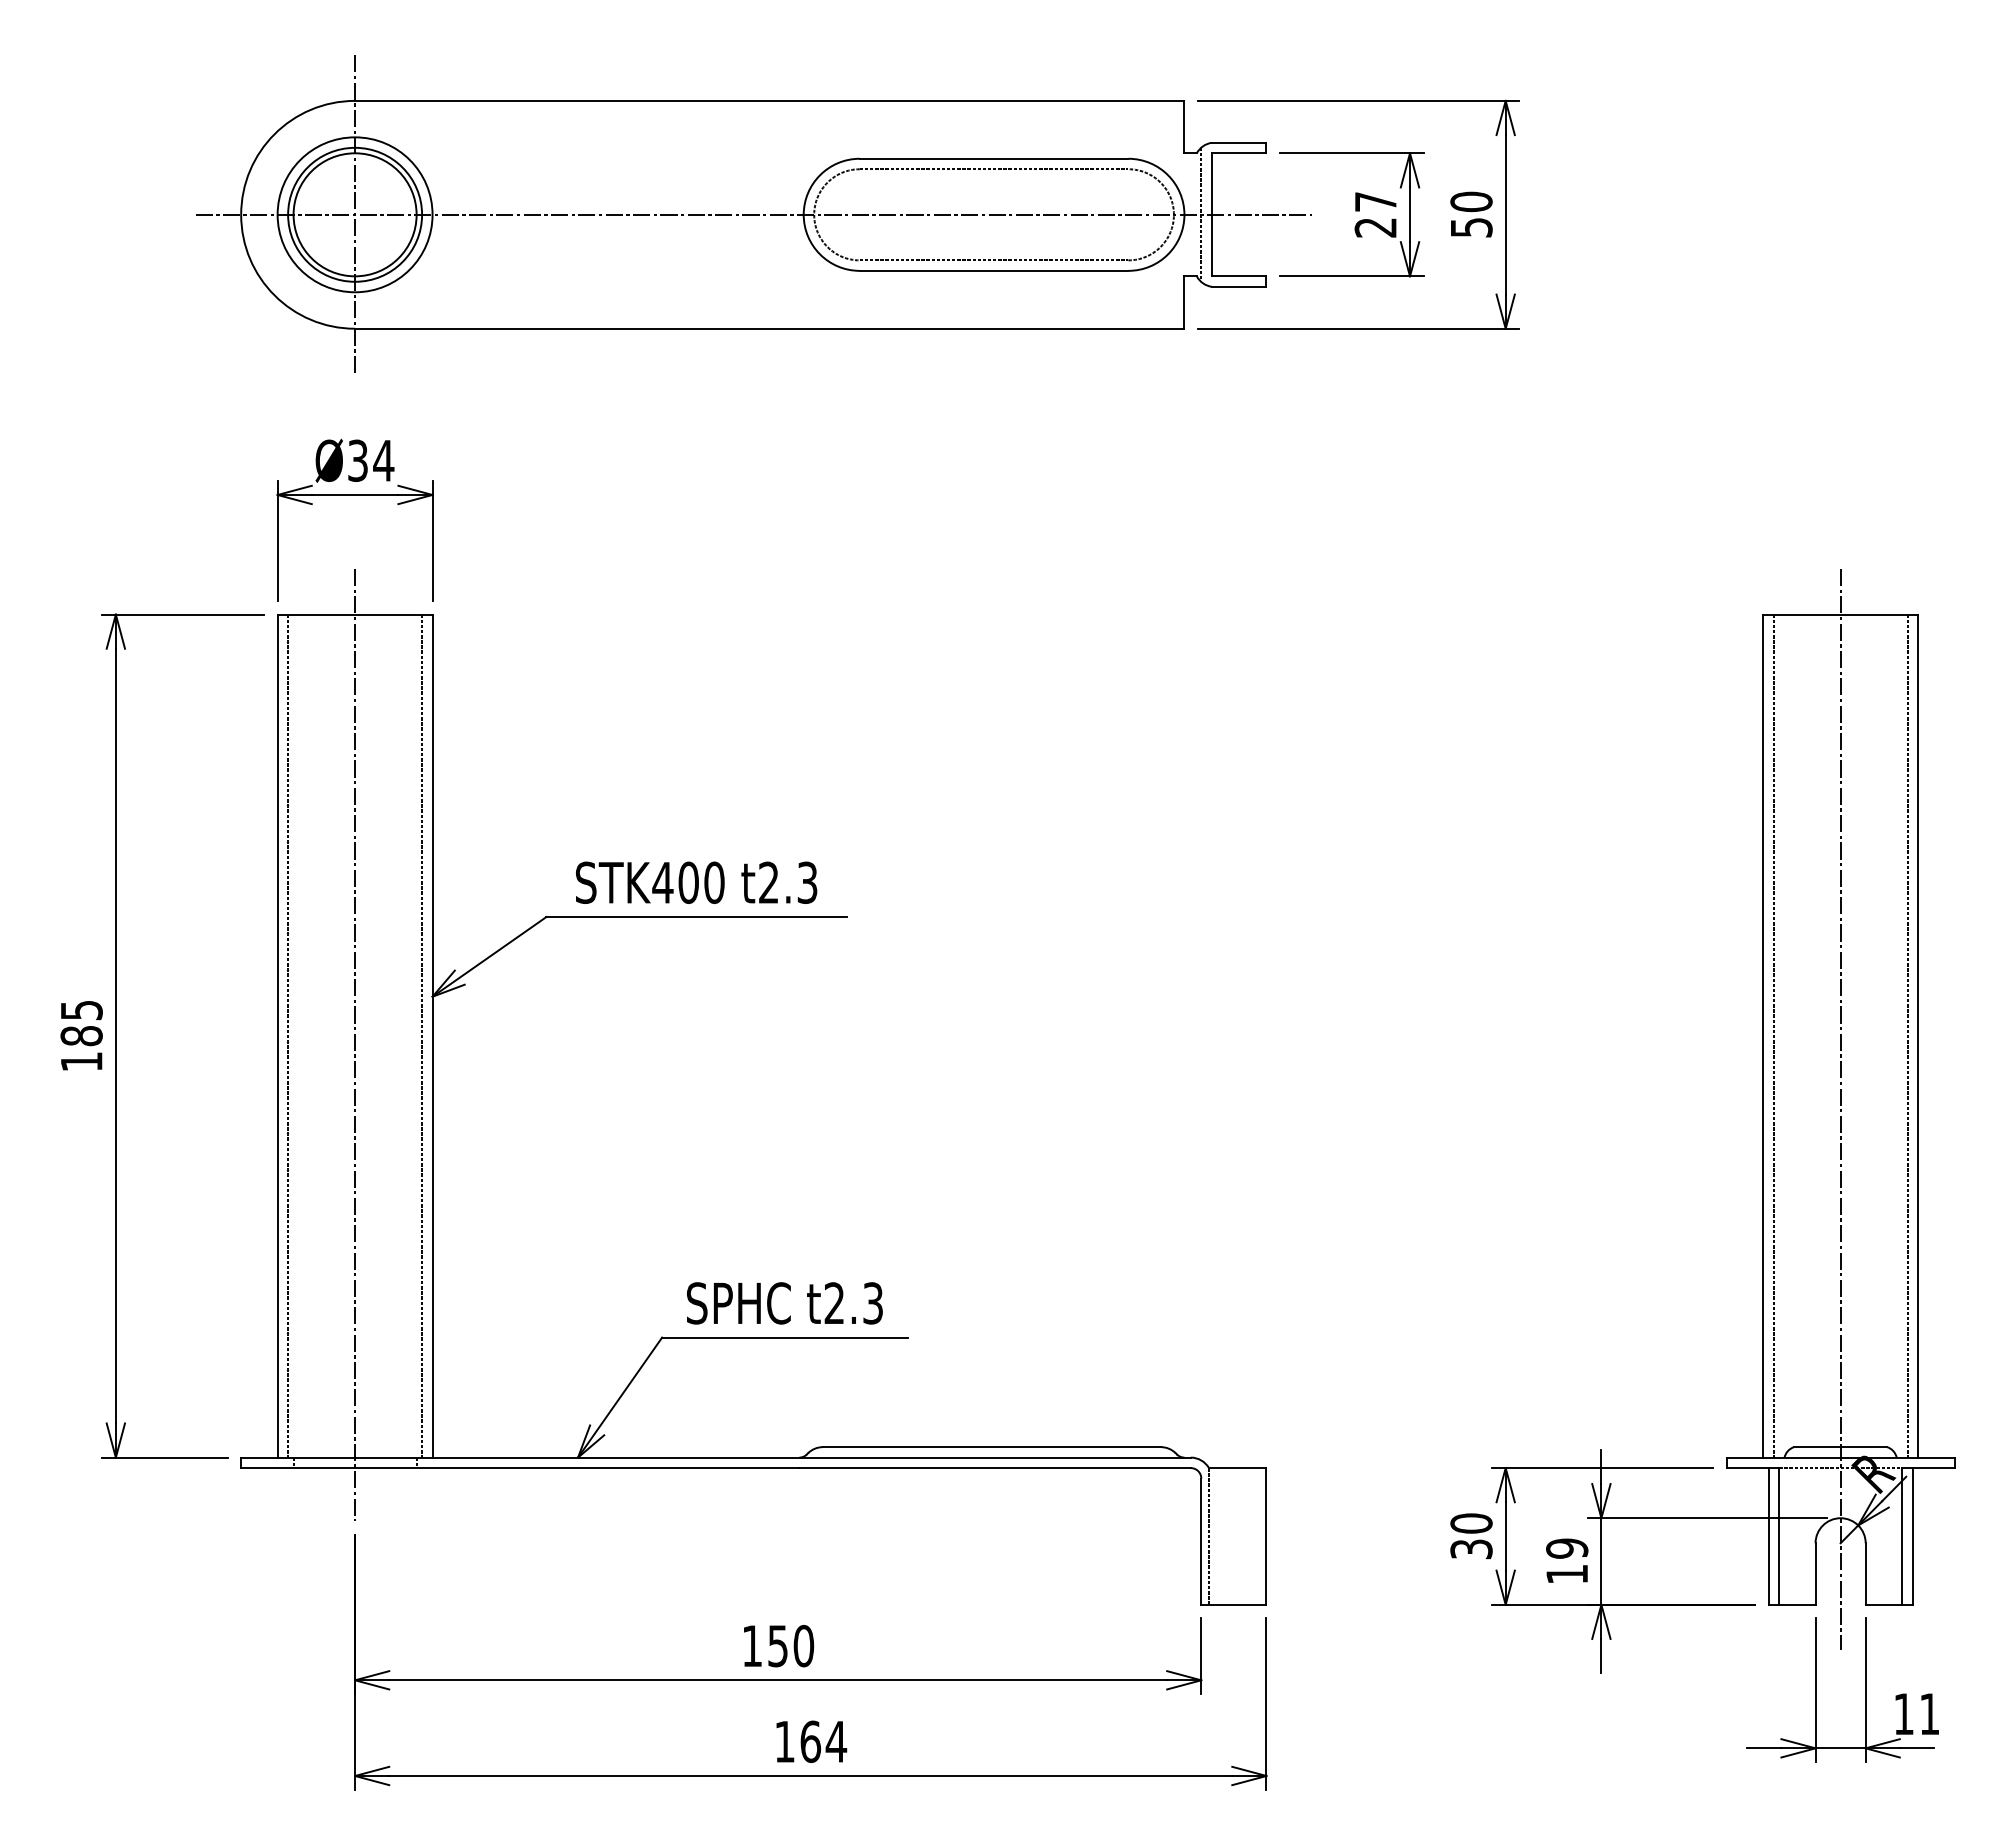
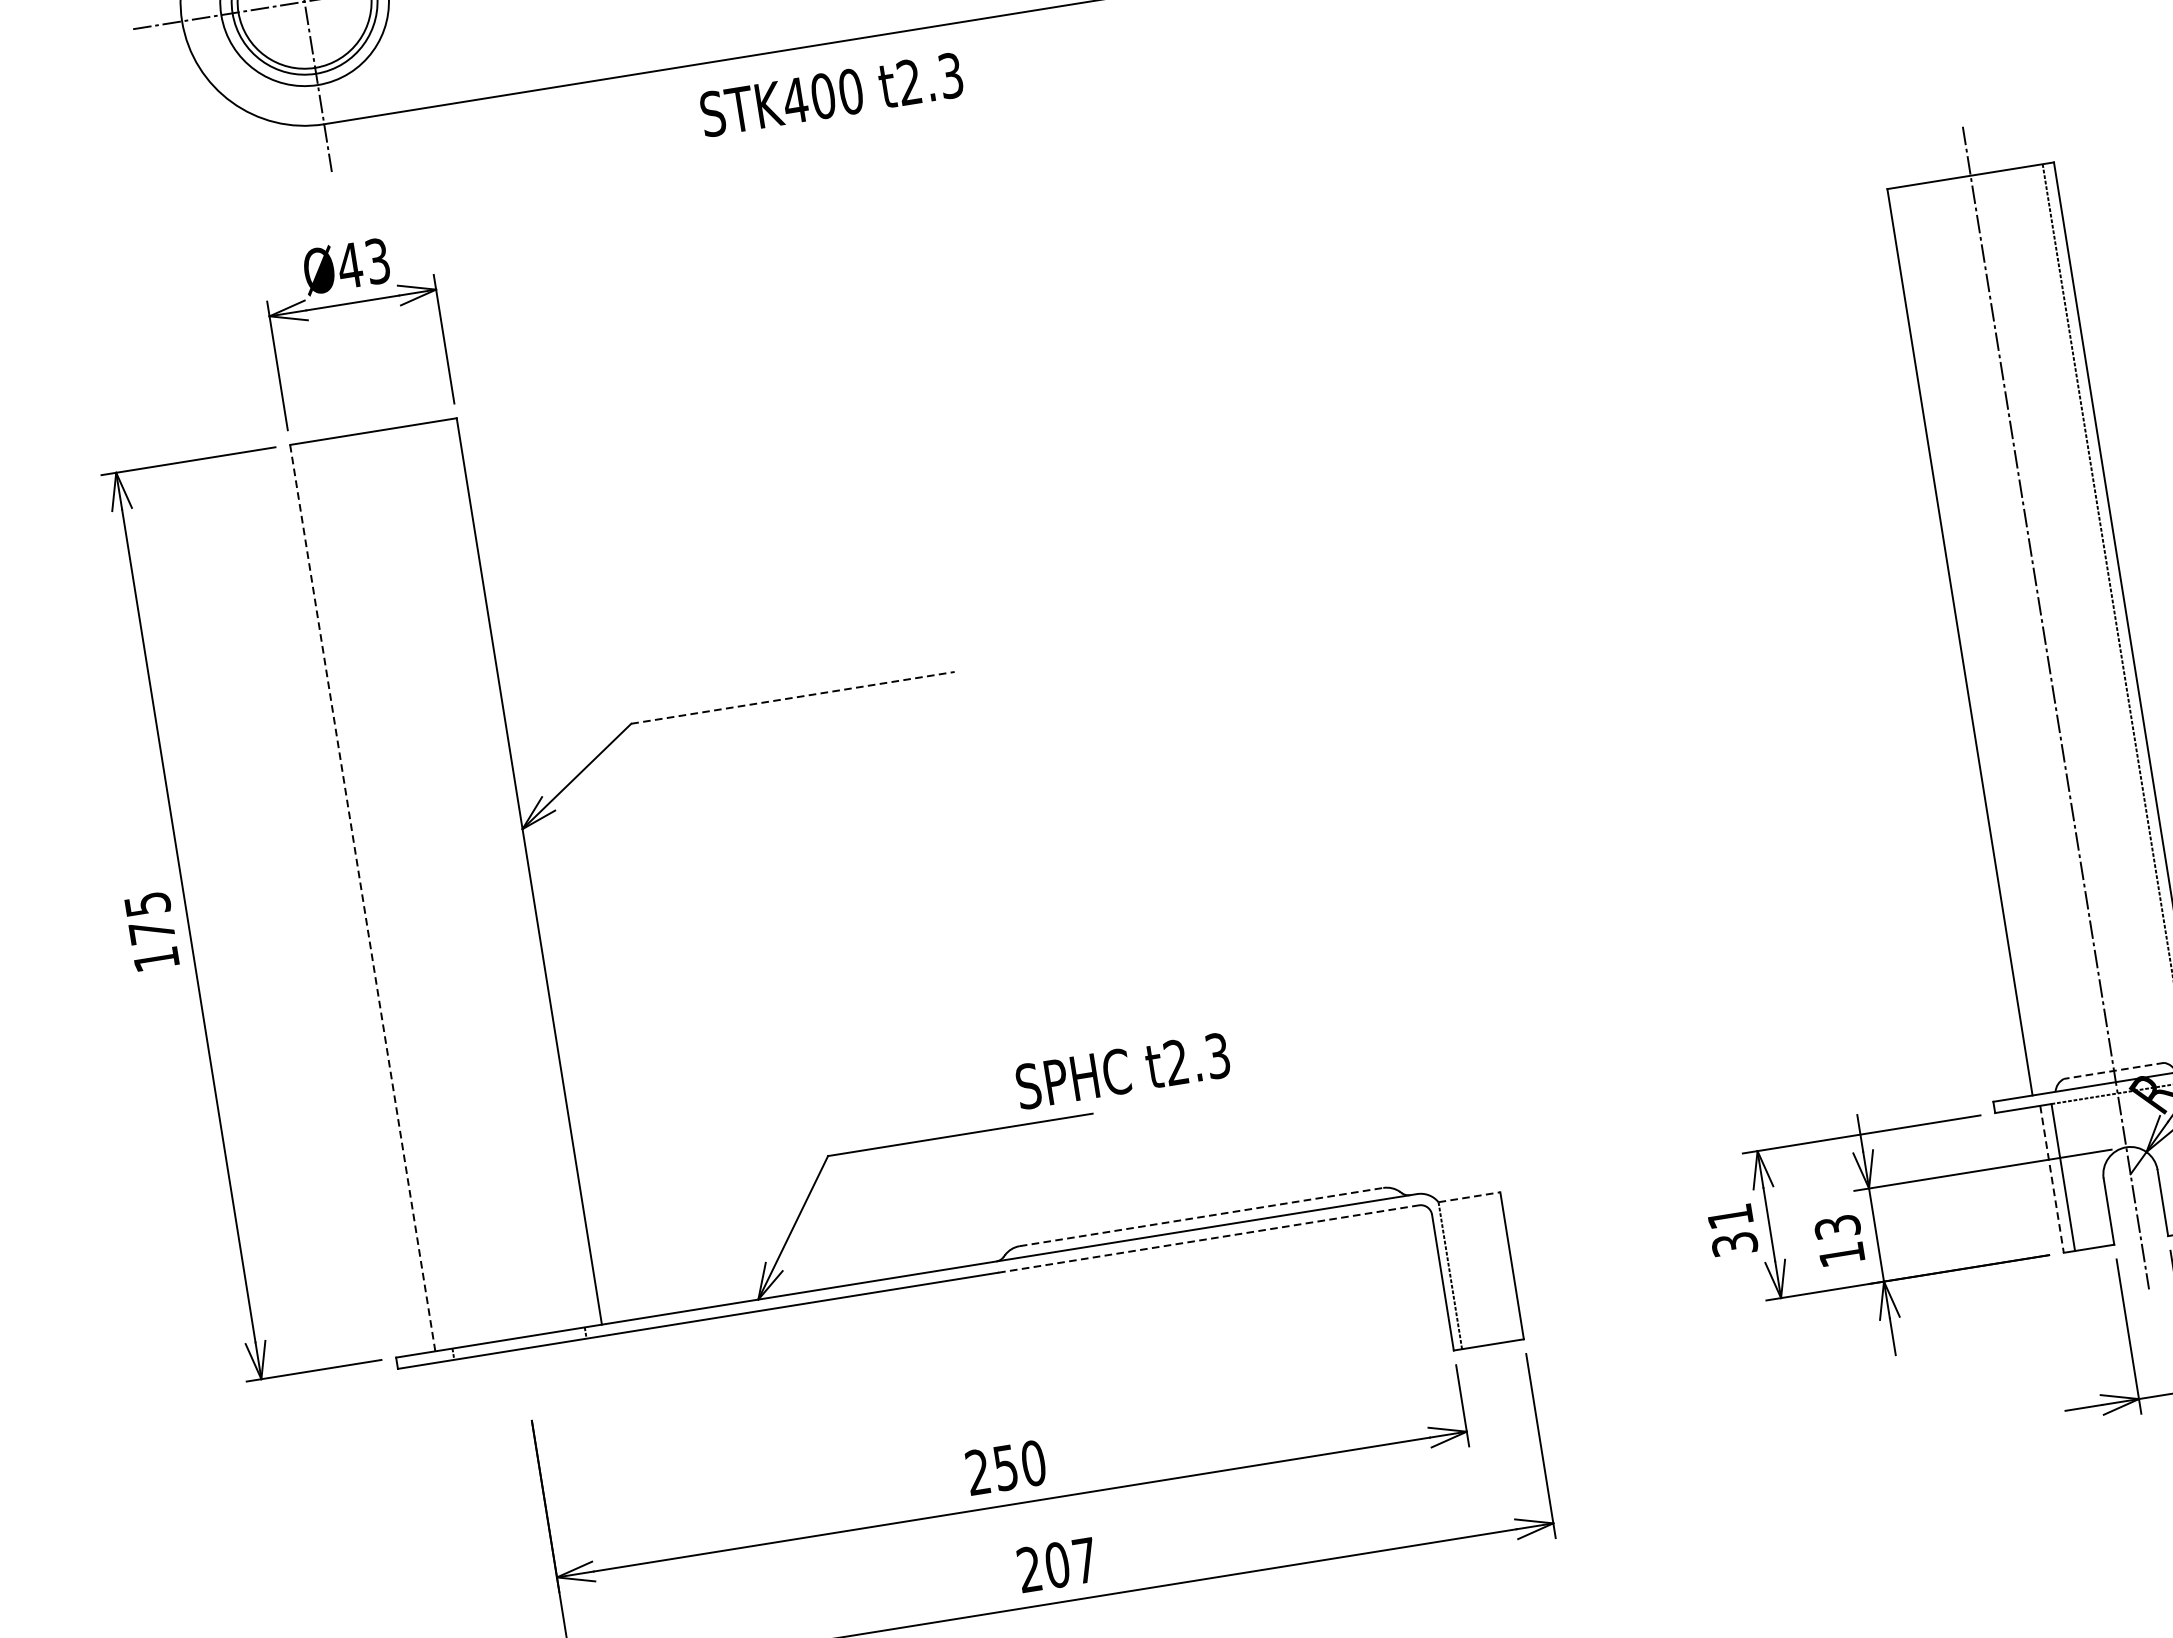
text: (370, 460) -> (363, 263), Ø34 -> Ø43
text: (696, 882) -> (831, 94), moved
line: (697, 916) -> (793, 697), solid -> dashed
line: (288, 1035) -> (374, 895), removed
line: (422, 1035) -> (518, 872), removed
line: (1773, 1035) -> (1970, 639), removed
text: (81, 1036) -> (151, 932), 185 -> 175
line: (277, 1036) -> (362, 898), solid -> dashed
line: (355, 1045) -> (448, 894), removed
text: (784, 1303) -> (1122, 1071), moved
line: (992, 1447) -> (1202, 1217), solid -> dashed
line: (1840, 1447) -> (2113, 1071), solid -> dashed
line: (995, 1468) -> (1209, 1239), solid -> dashed
line: (1237, 1468) -> (1469, 1197), solid -> dashed
text: (1471, 1523) -> (1730, 1216), 30 -> 31
line: (1768, 1536) -> (2051, 1179), solid -> dashed
text: (1567, 1548) -> (1837, 1226), 19 -> 13
text: (751, 1645) -> (977, 1471), 150 -> 250
text: (811, 1741) -> (1058, 1564), 164 -> 207

